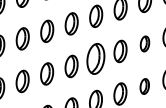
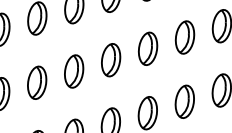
part: (144, 43) -> (184, 36), size x1.43
part: (96, 58) -> (111, 59), size x0.71
part: (144, 86) -> (184, 101), size x1.43

